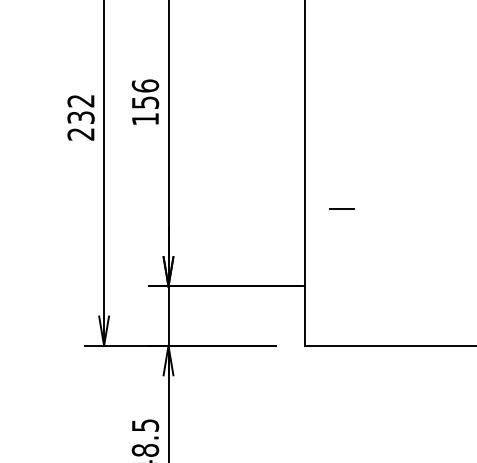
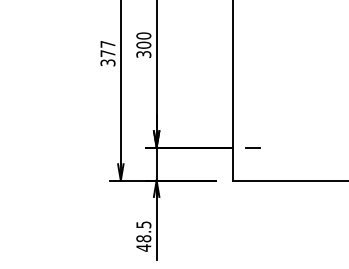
text: (144, 101) -> (143, 44), 156 -> 300
text: (80, 117) -> (107, 53), 232 -> 377
line: (340, 209) -> (252, 147), moved

